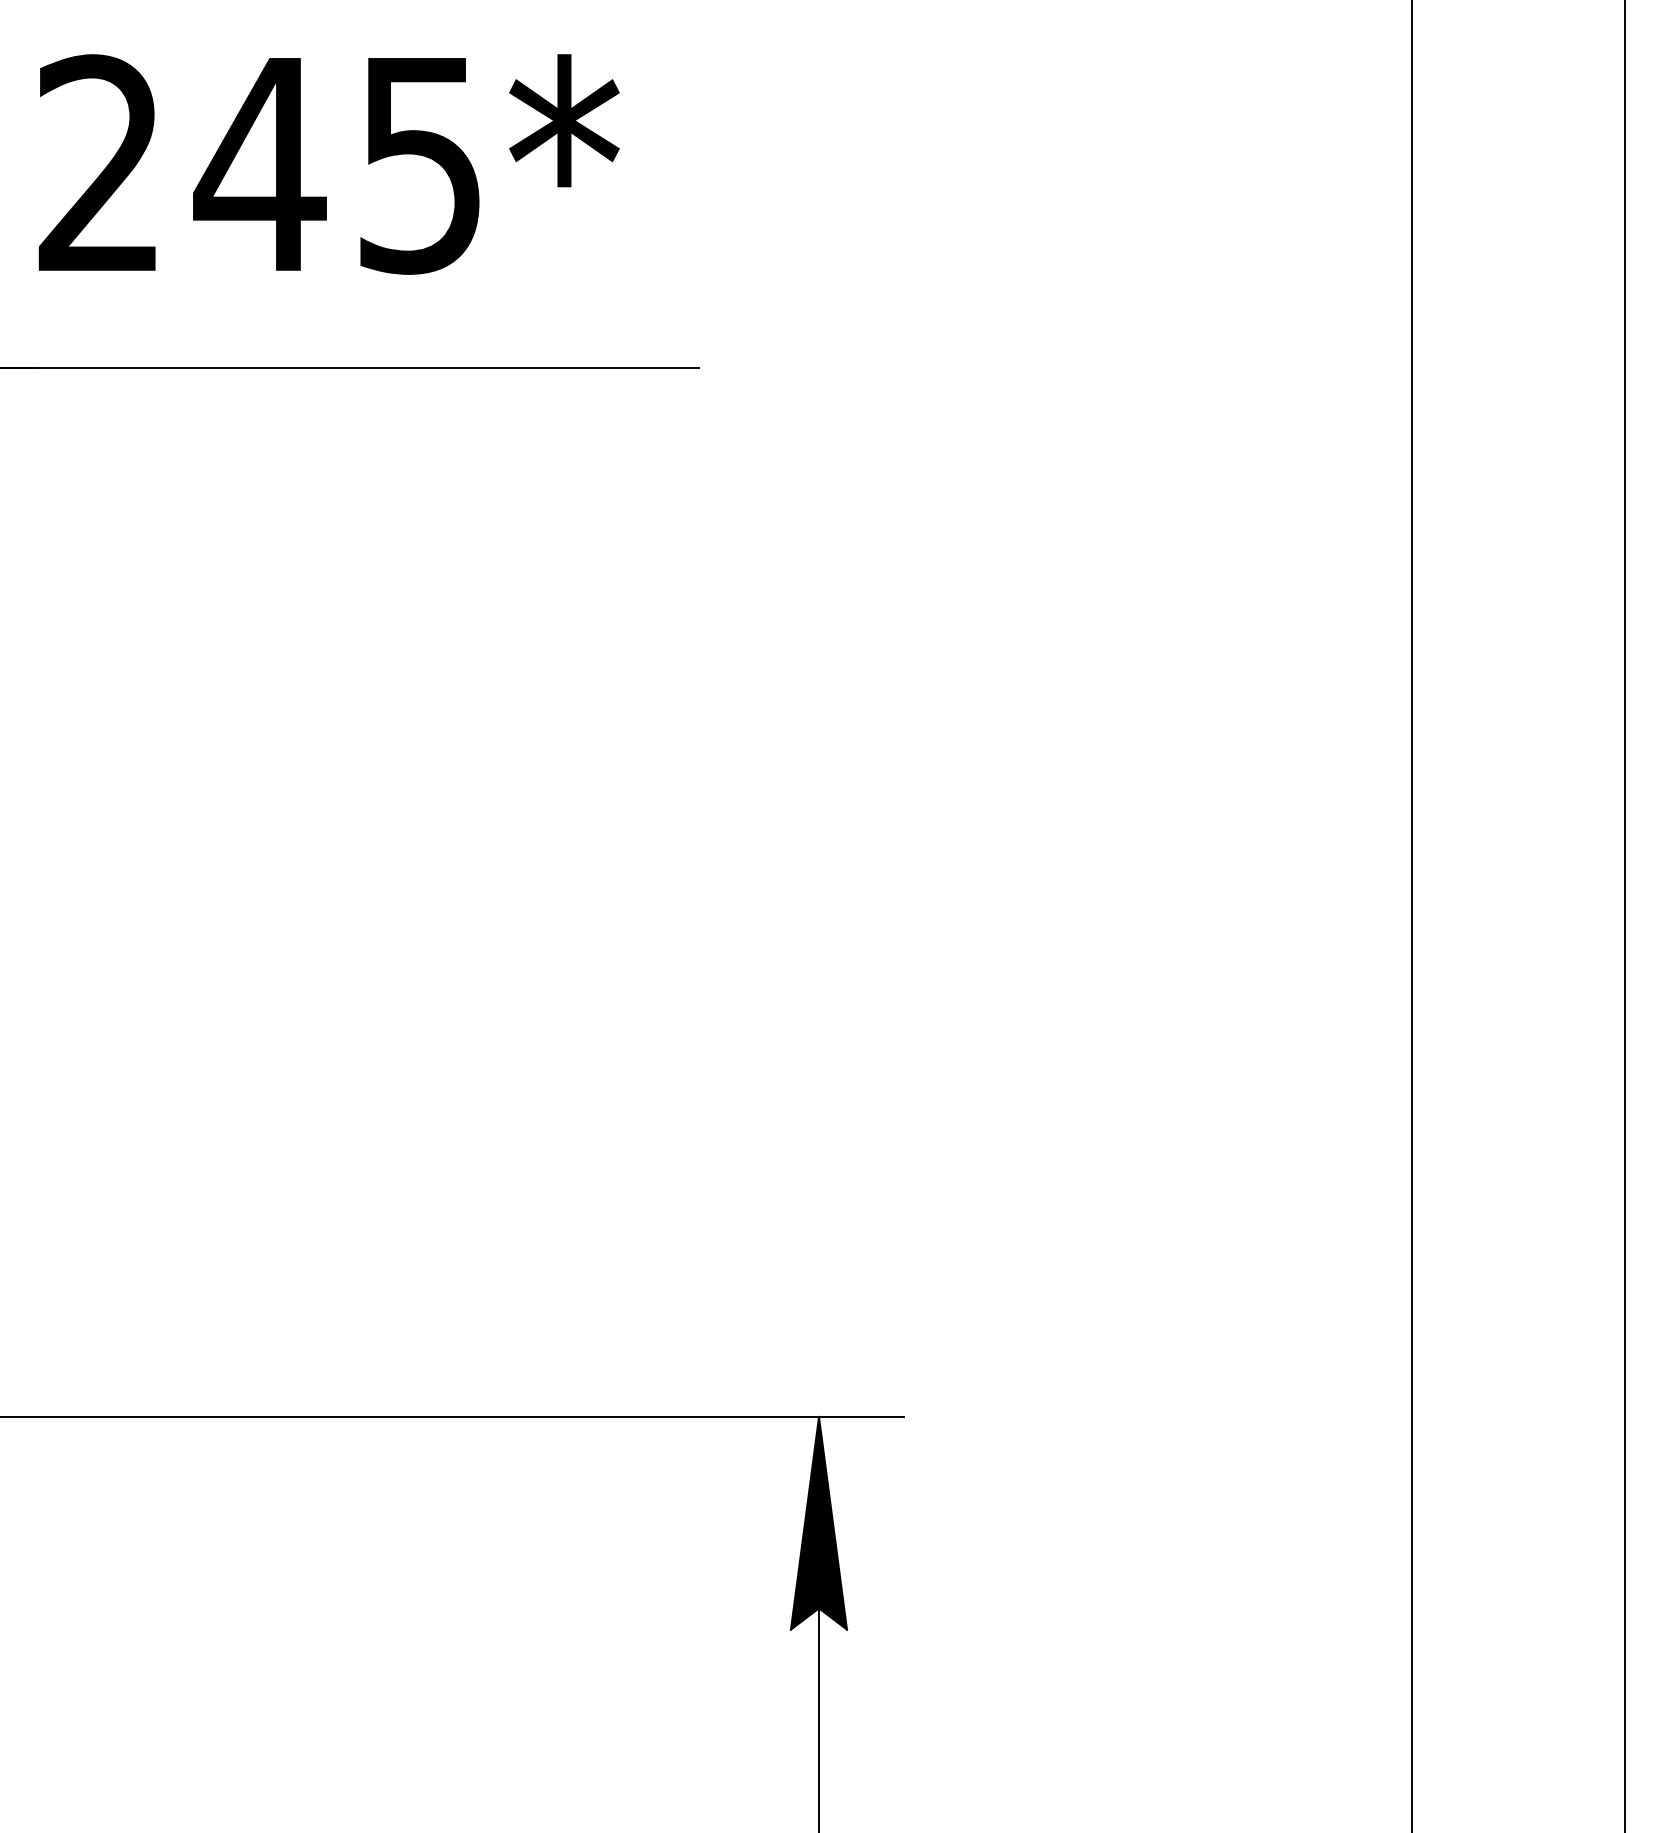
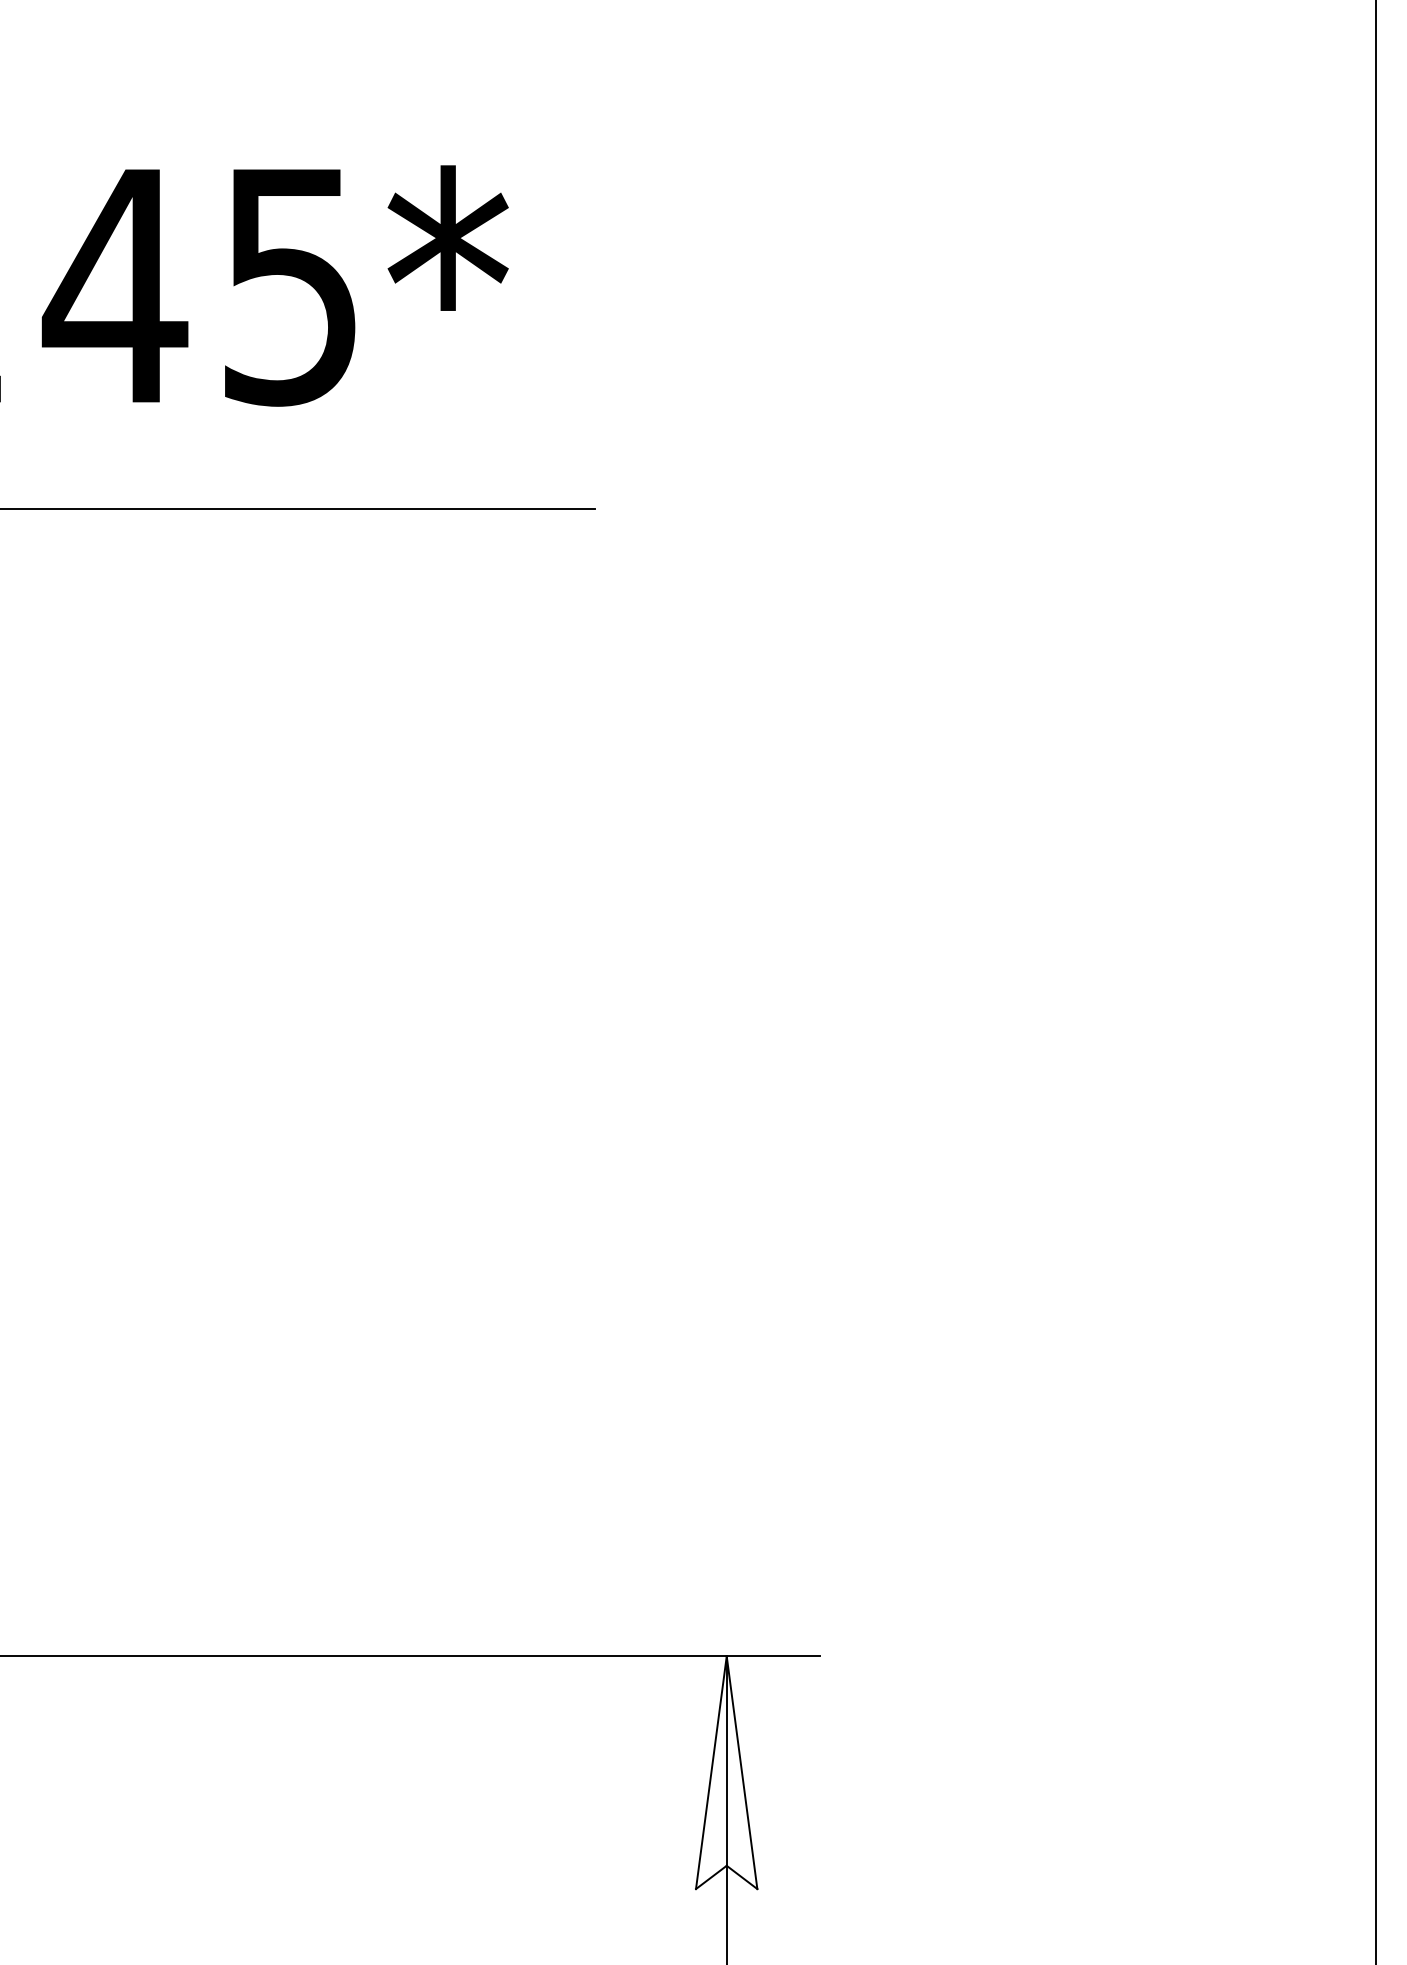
fill: (818, 1522) -> (726, 1771), removed

